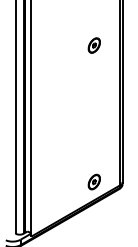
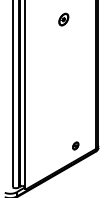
part: (93, 45) -> (63, 19), moved
part: (93, 181) -> (75, 145), size x0.6

